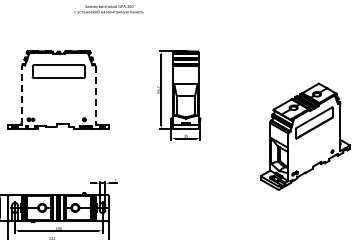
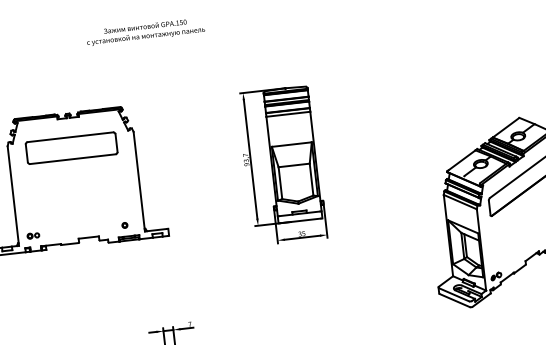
line: (22, 95) -> (14, 195), dashed -> solid
line: (95, 96) -> (139, 183), dashed -> solid

